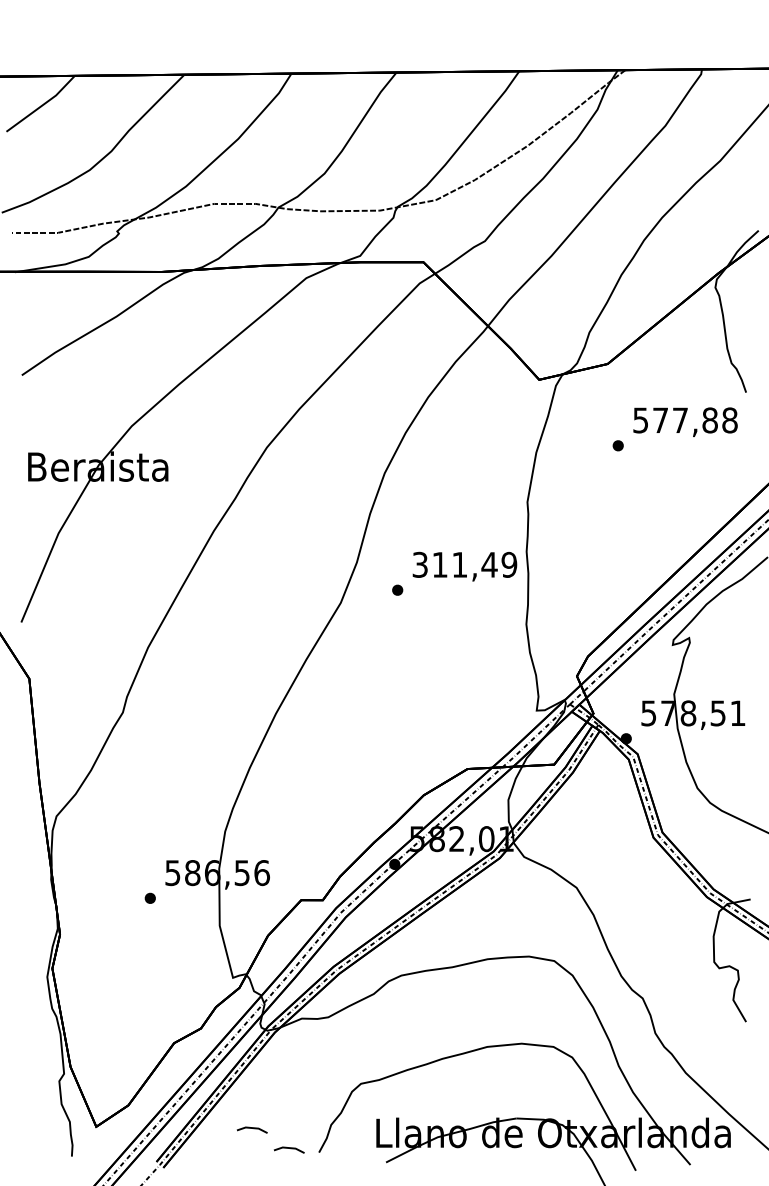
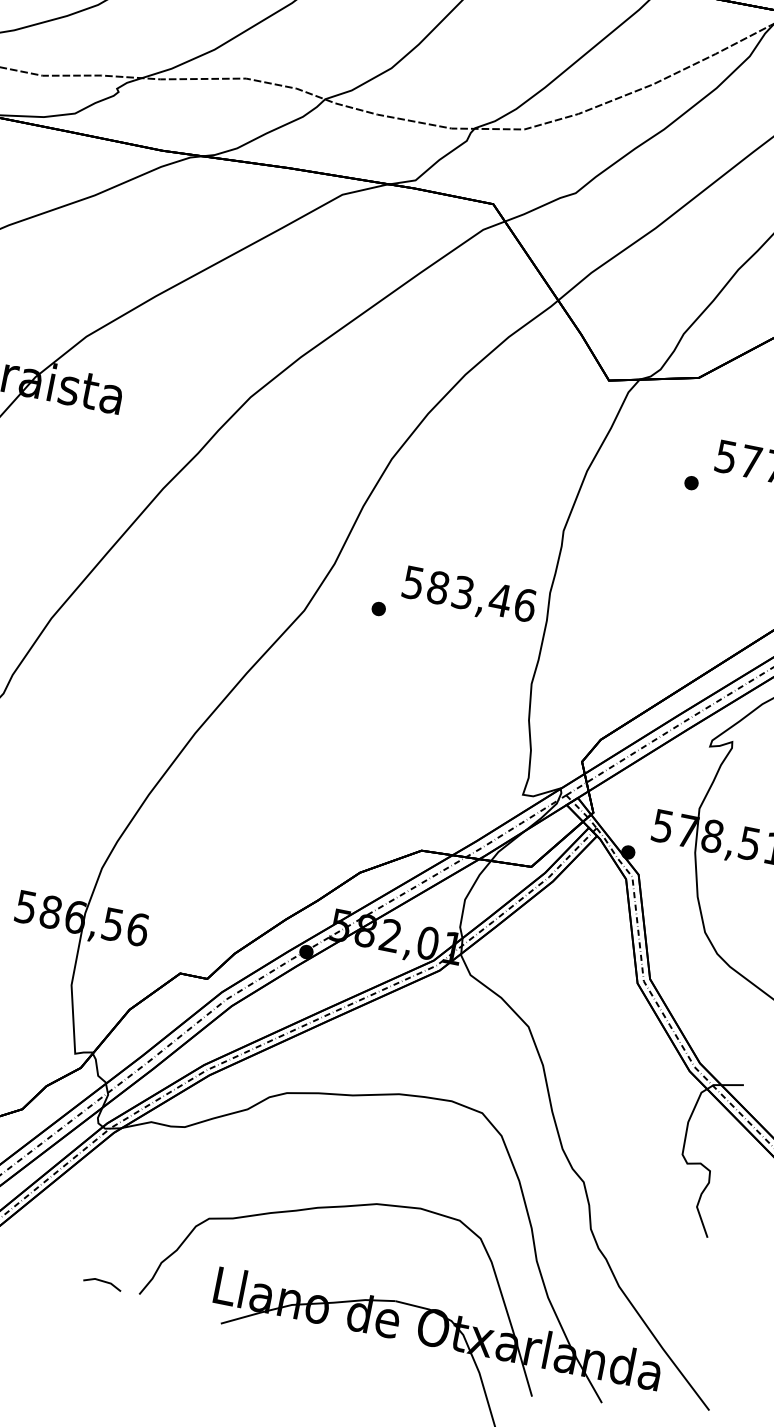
text: (465, 564) -> (470, 593), 311,49 -> 583,46
line: (251, 1128) -> (60, 1247), removed

